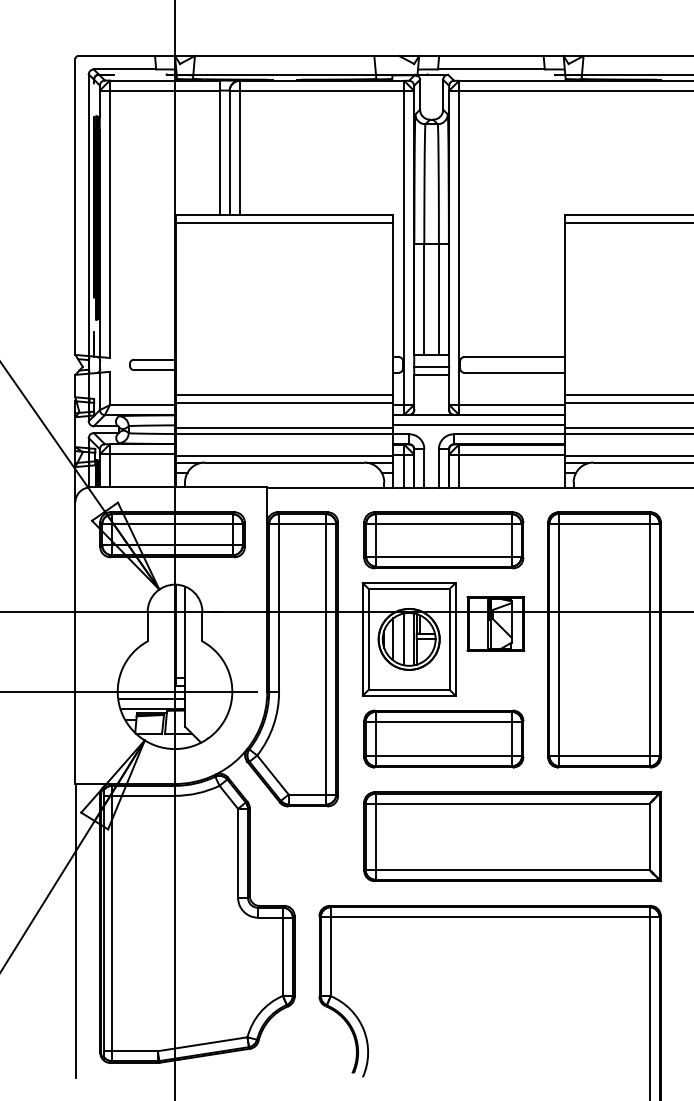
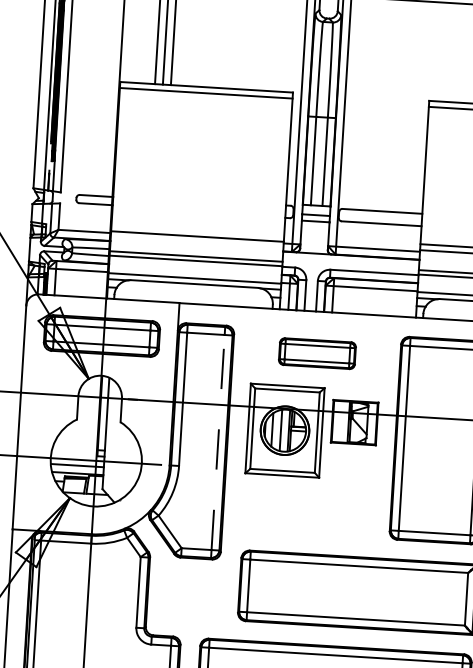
line: (284, 395) -> (197, 230), removed
line: (478, 425) -> (350, 263), removed
part: (443, 540) -> (317, 353), size x0.6
line: (326, 658) -> (218, 441), solid -> dashed
part: (443, 738) -> (307, 511), removed

